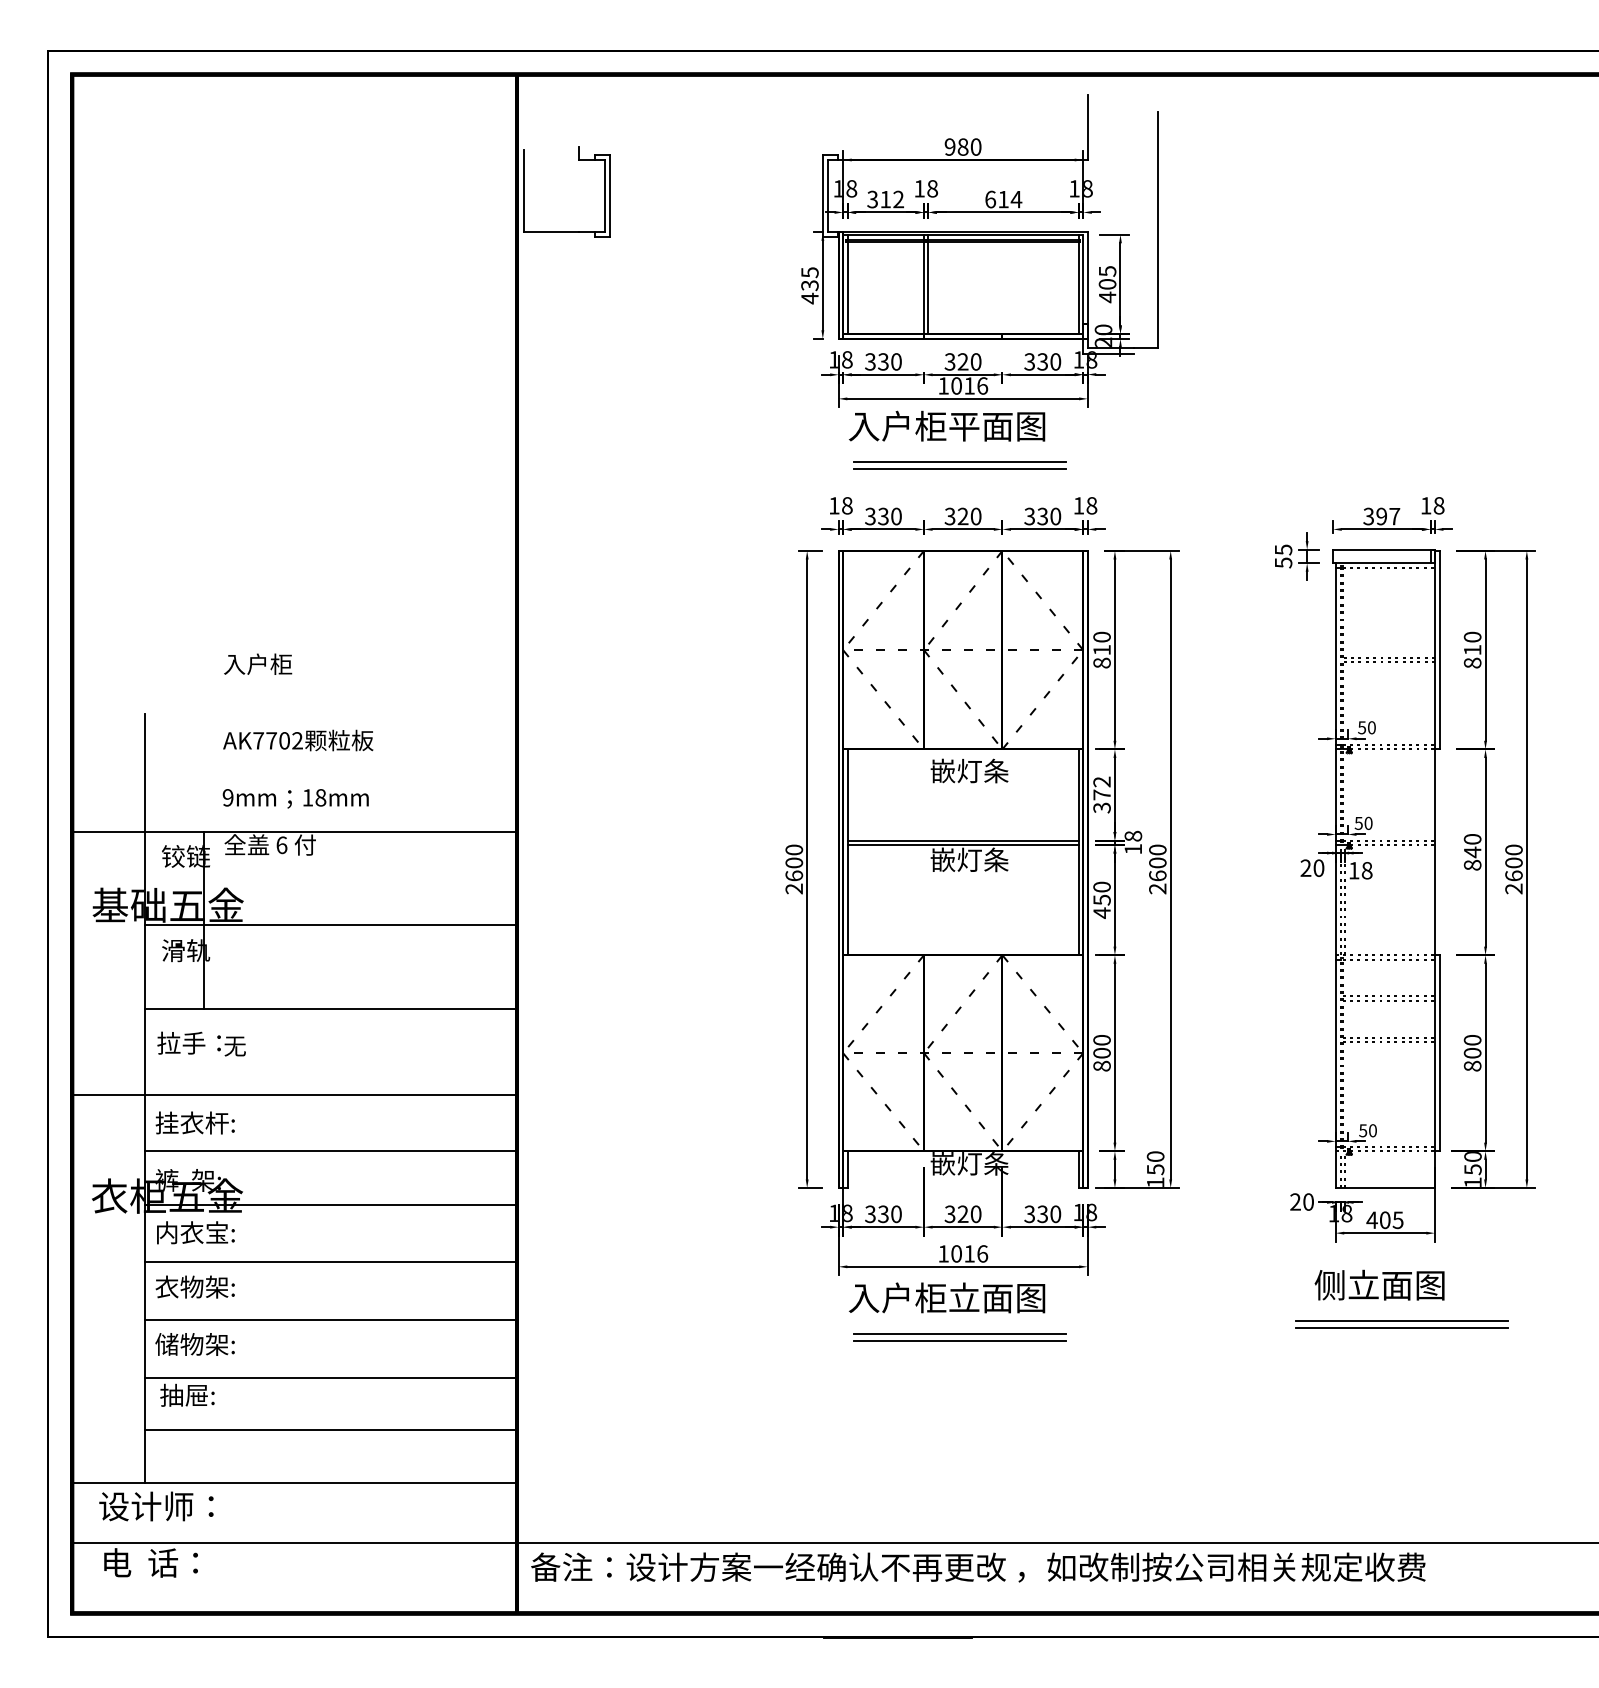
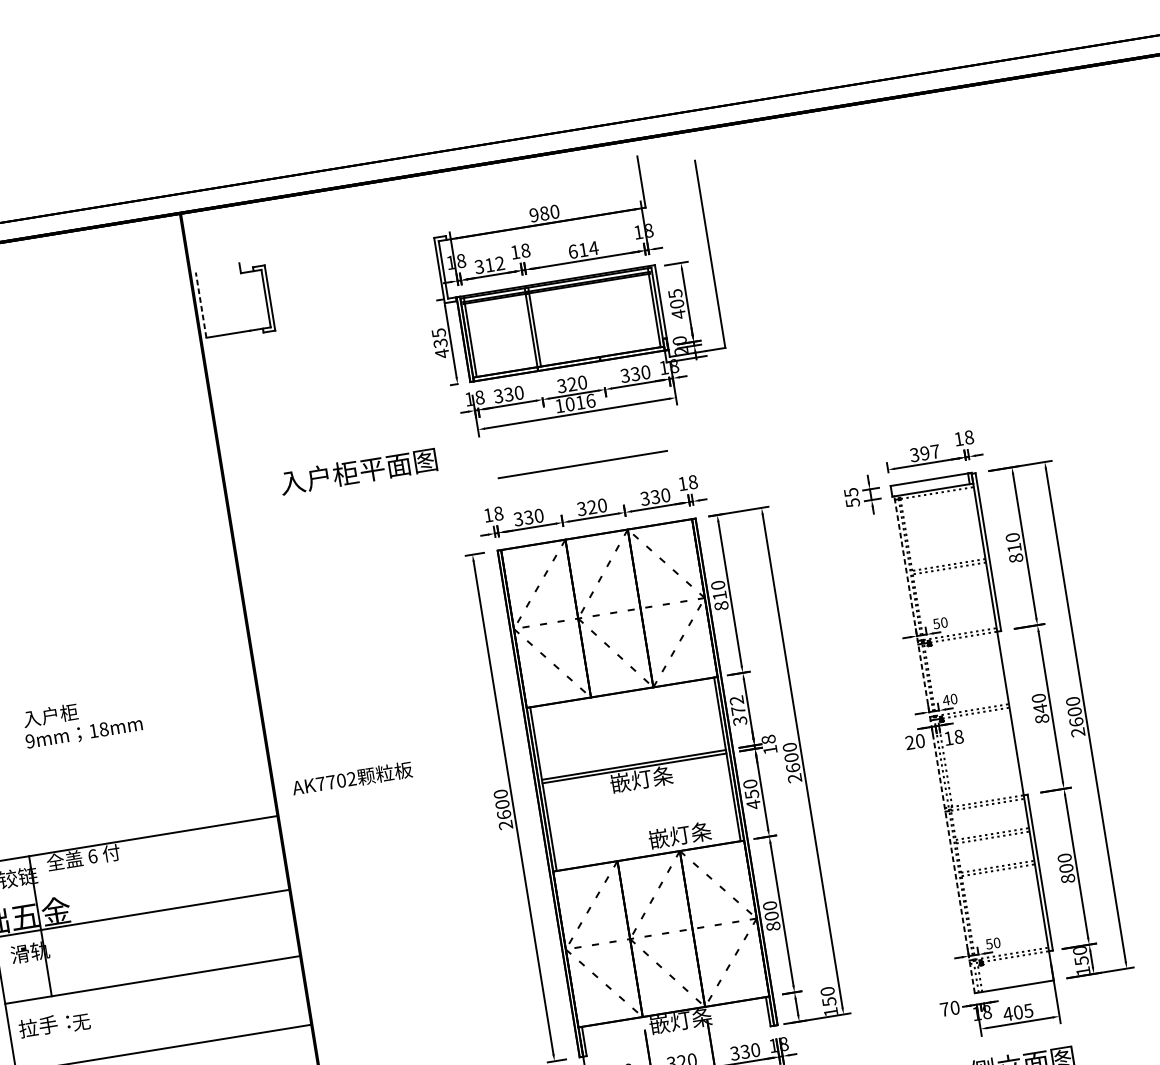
line: (524, 190) -> (201, 304), solid -> dashed
text: (947, 425) -> (358, 470), moved
line: (960, 469) -> (583, 470), removed
text: (298, 740) -> (352, 778), moved
text: (969, 770) -> (679, 834), moved
text: (295, 798) -> (83, 733), moved
text: (1358, 823) -> (946, 700), 50 -> 40
line: (1335, 875) -> (934, 744), solid -> dashed
text: (1295, 1201) -> (944, 1009), 20 -> 70

